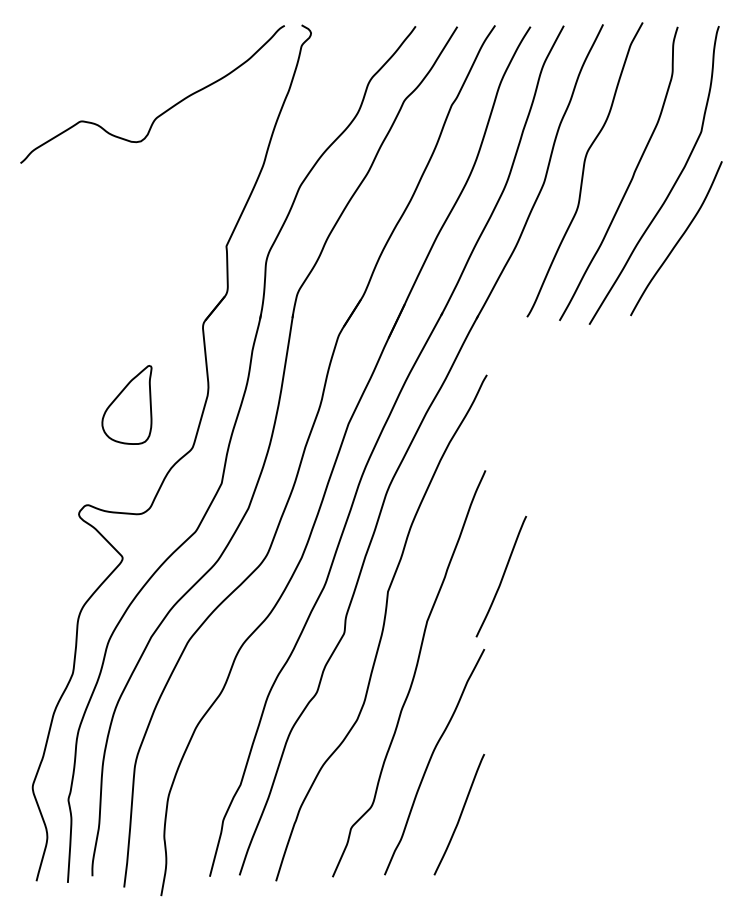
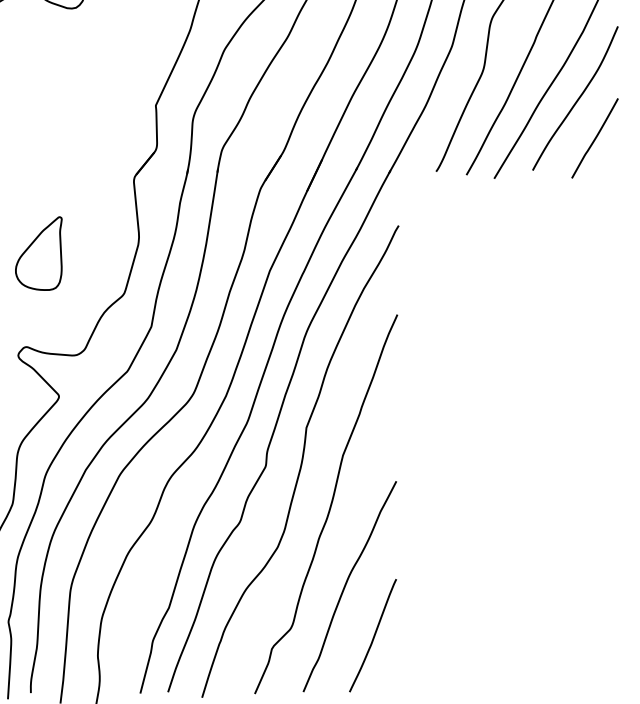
line: (697, 281) -> (595, 138), added
part: (126, 404) -> (38, 253), moved
curve: (502, 576) -> (413, 413), removed

